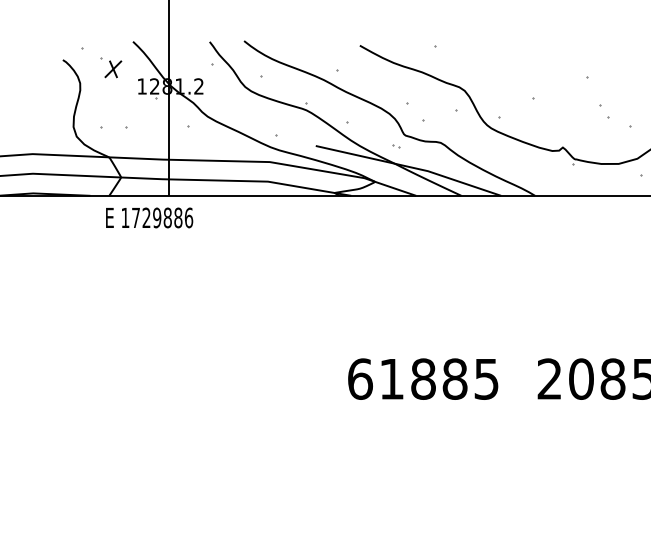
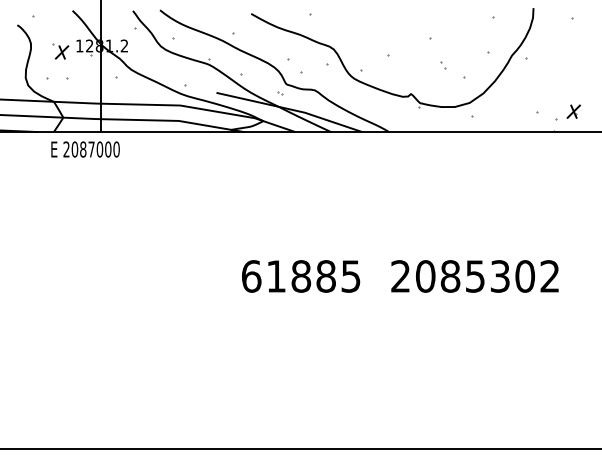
part: (111, 68) -> (60, 51), moved
part: (604, 111) -> (443, 65), size x0.62
text: (157, 217) -> (91, 149), 1729886 -> 2087000

